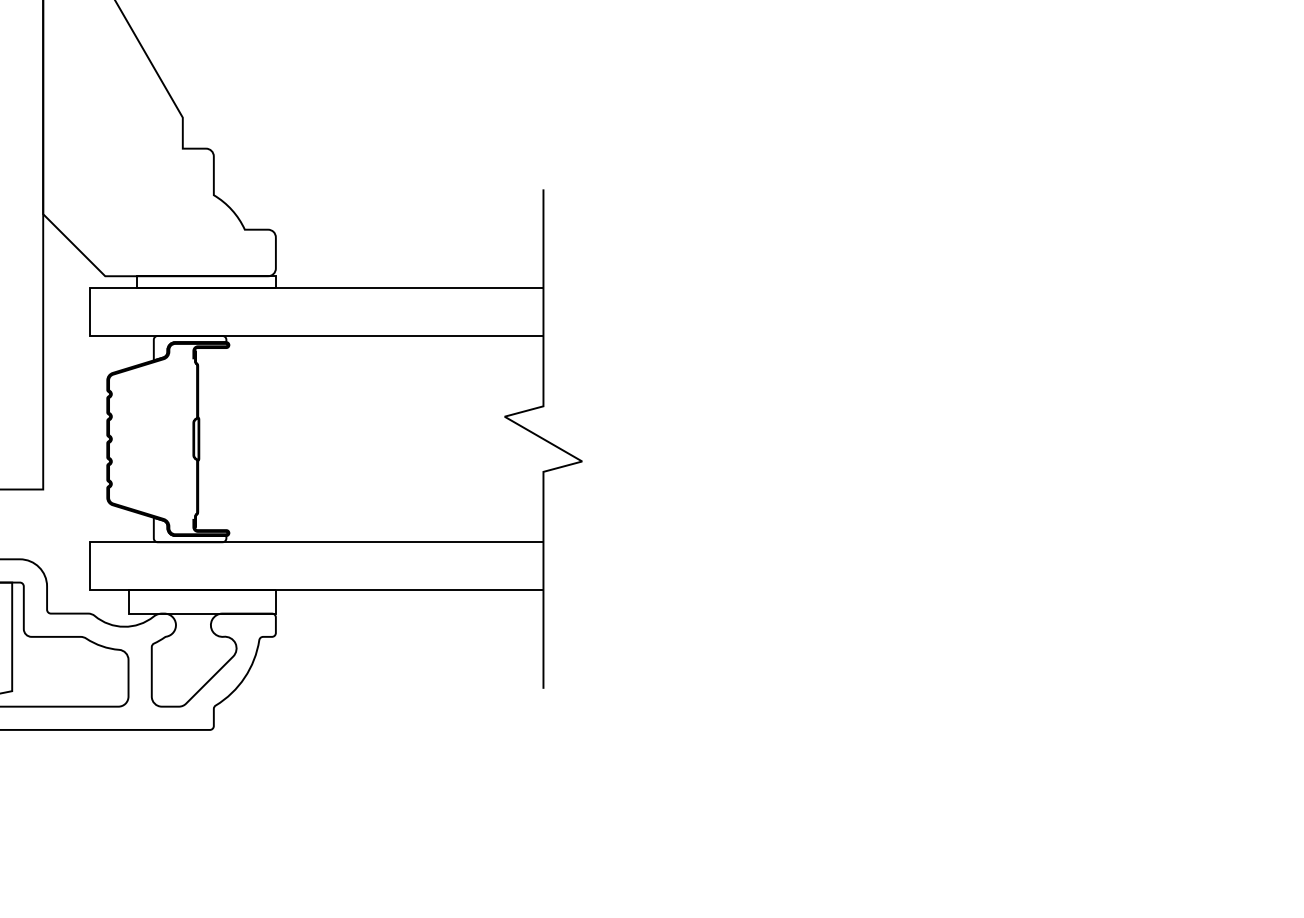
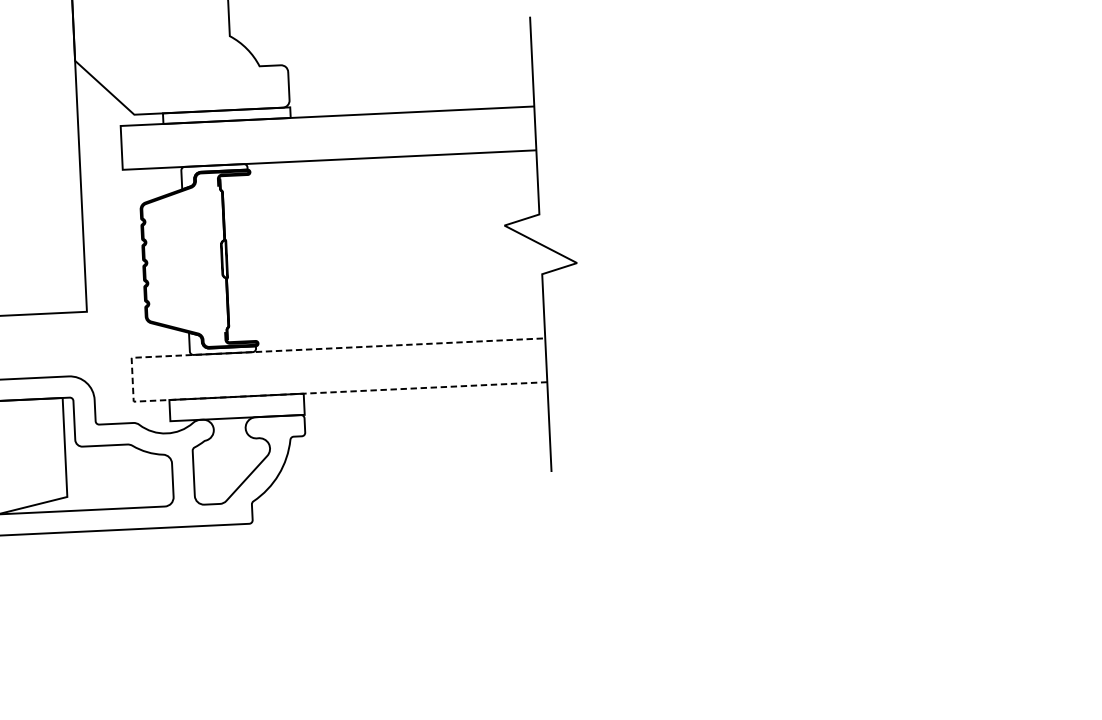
line: (89, 565) -> (132, 379), solid -> dashed

